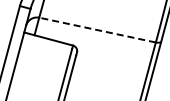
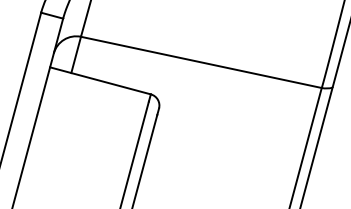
line: (97, 30) -> (201, 63), dashed -> solid

